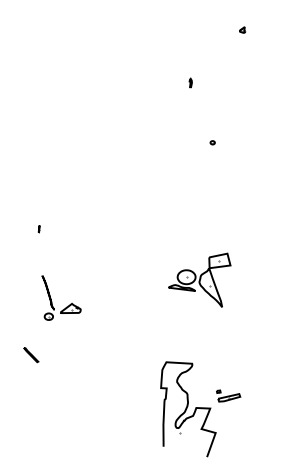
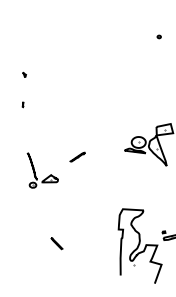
part: (40, 190) -> (24, 74), added
line: (108, 295) -> (77, 156), added
part: (52, 301) -> (35, 173), moved
line: (31, 355) -> (57, 243), moved

